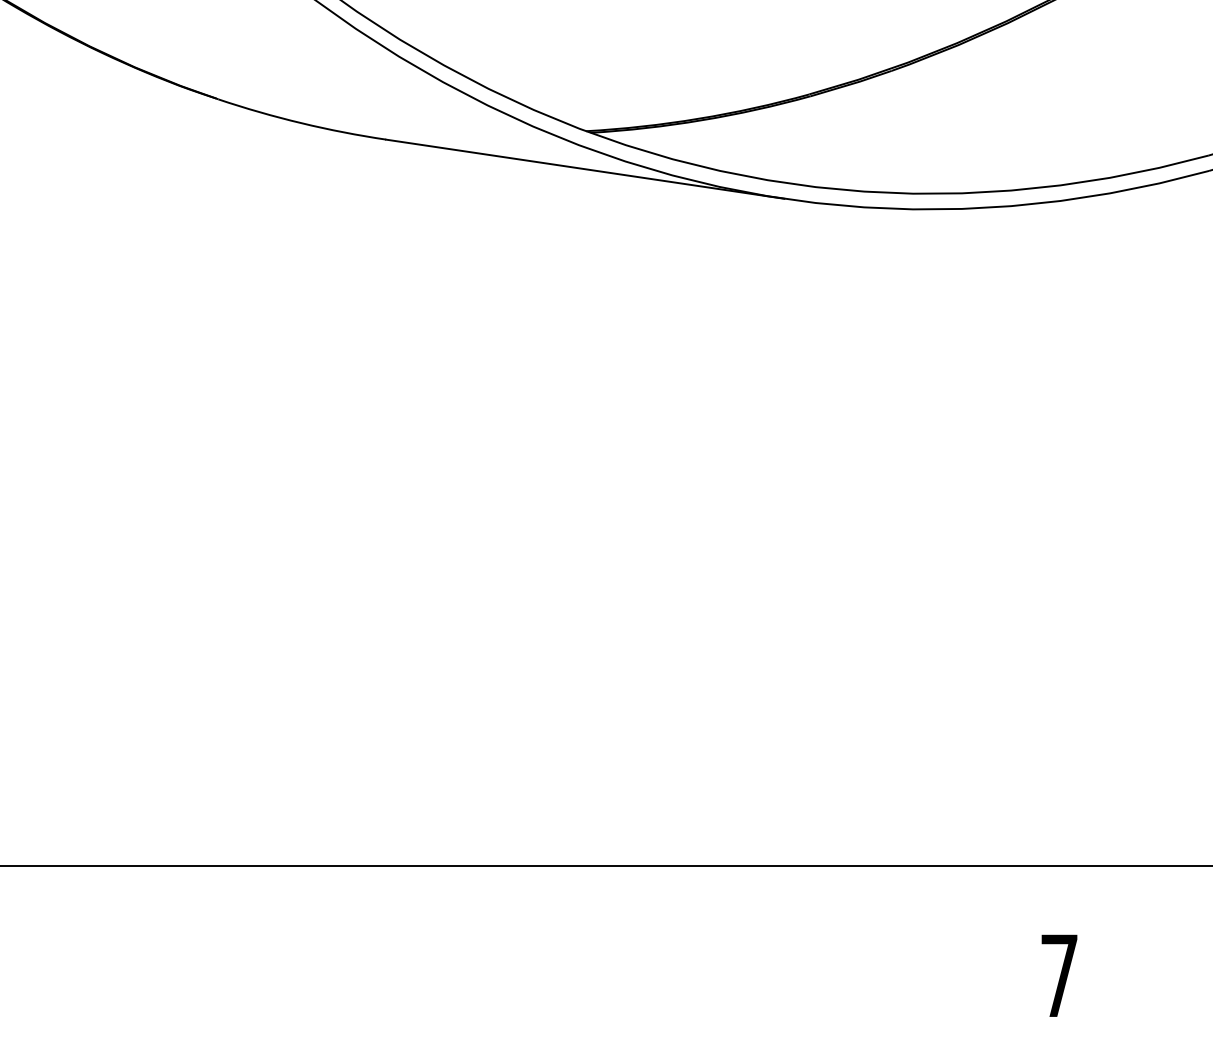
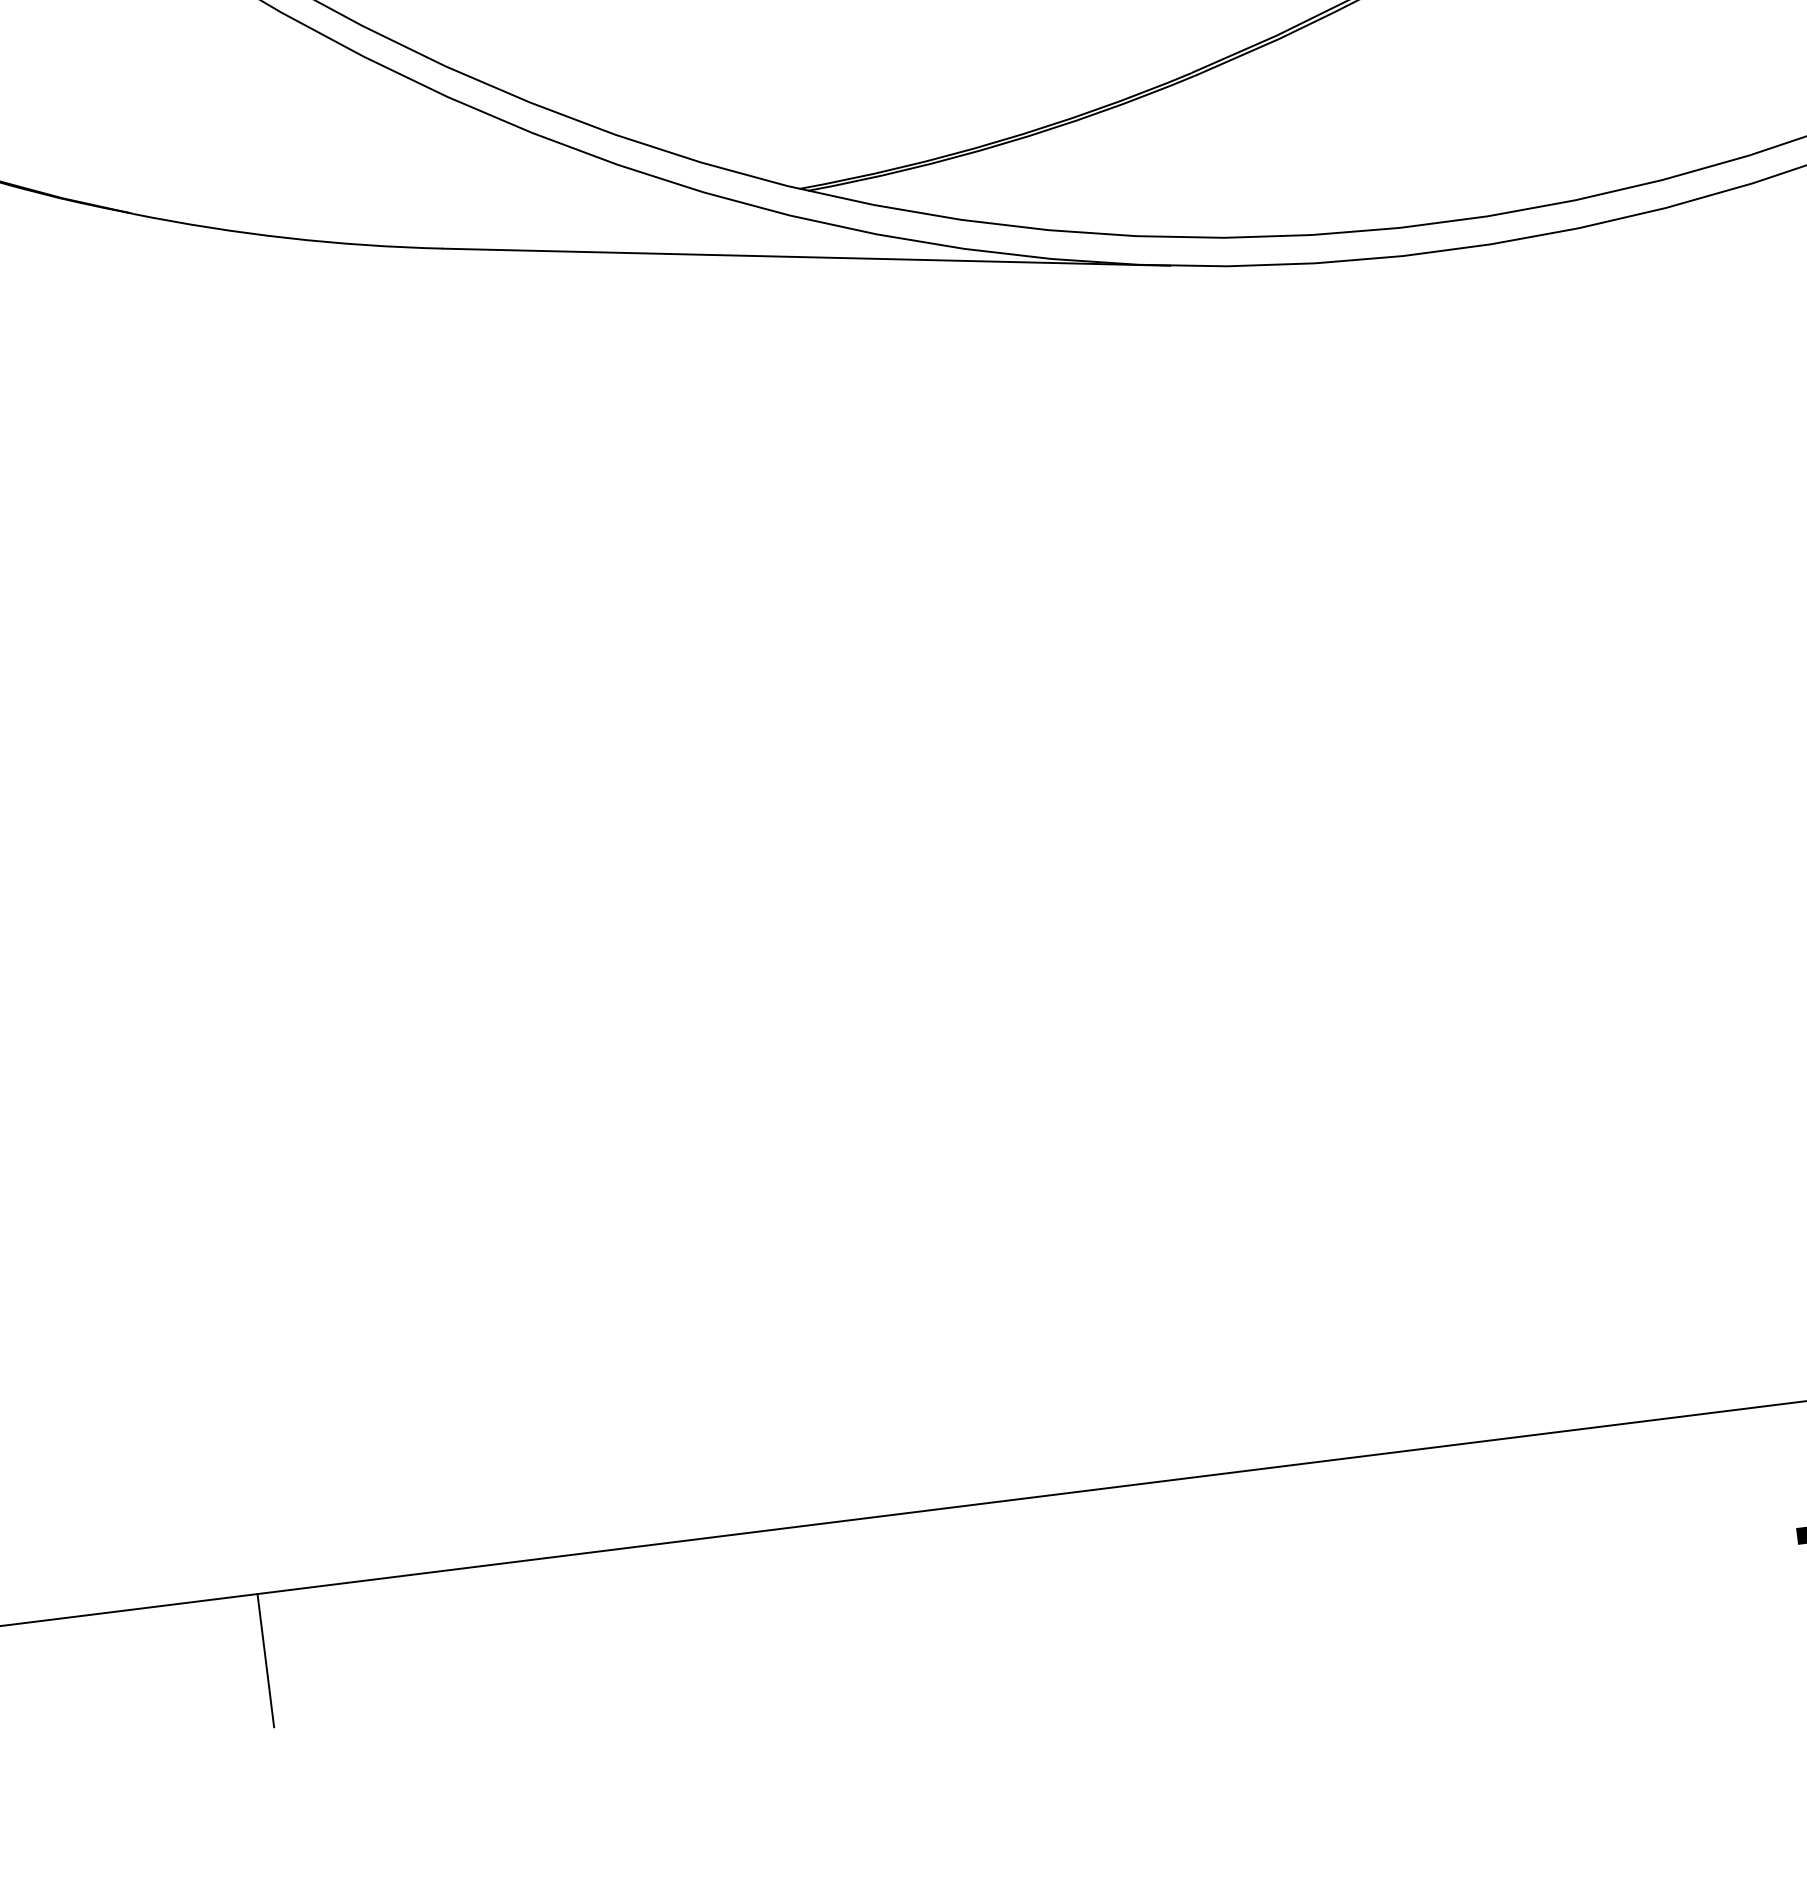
line: (192, 902) -> (266, 1659), added

